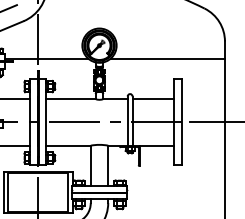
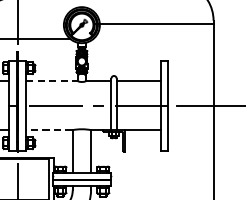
line: (167, 58) -> (153, 23), moved
line: (71, 98) -> (52, 80), solid -> dashed
line: (68, 145) -> (49, 129), solid -> dashed

